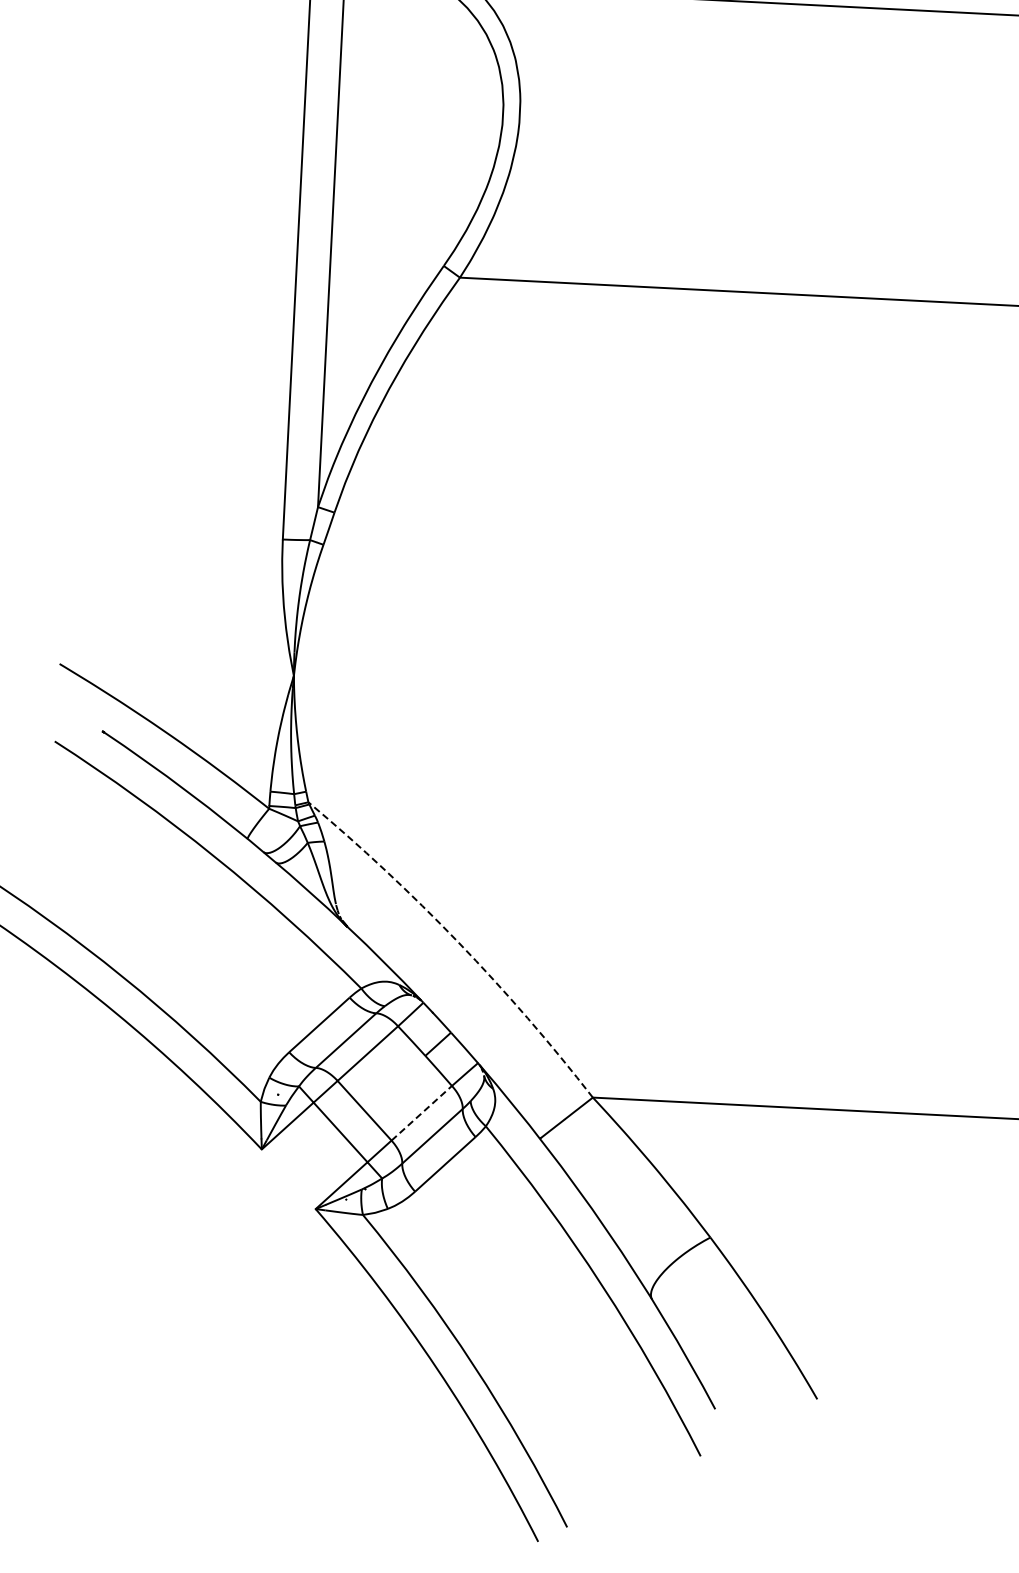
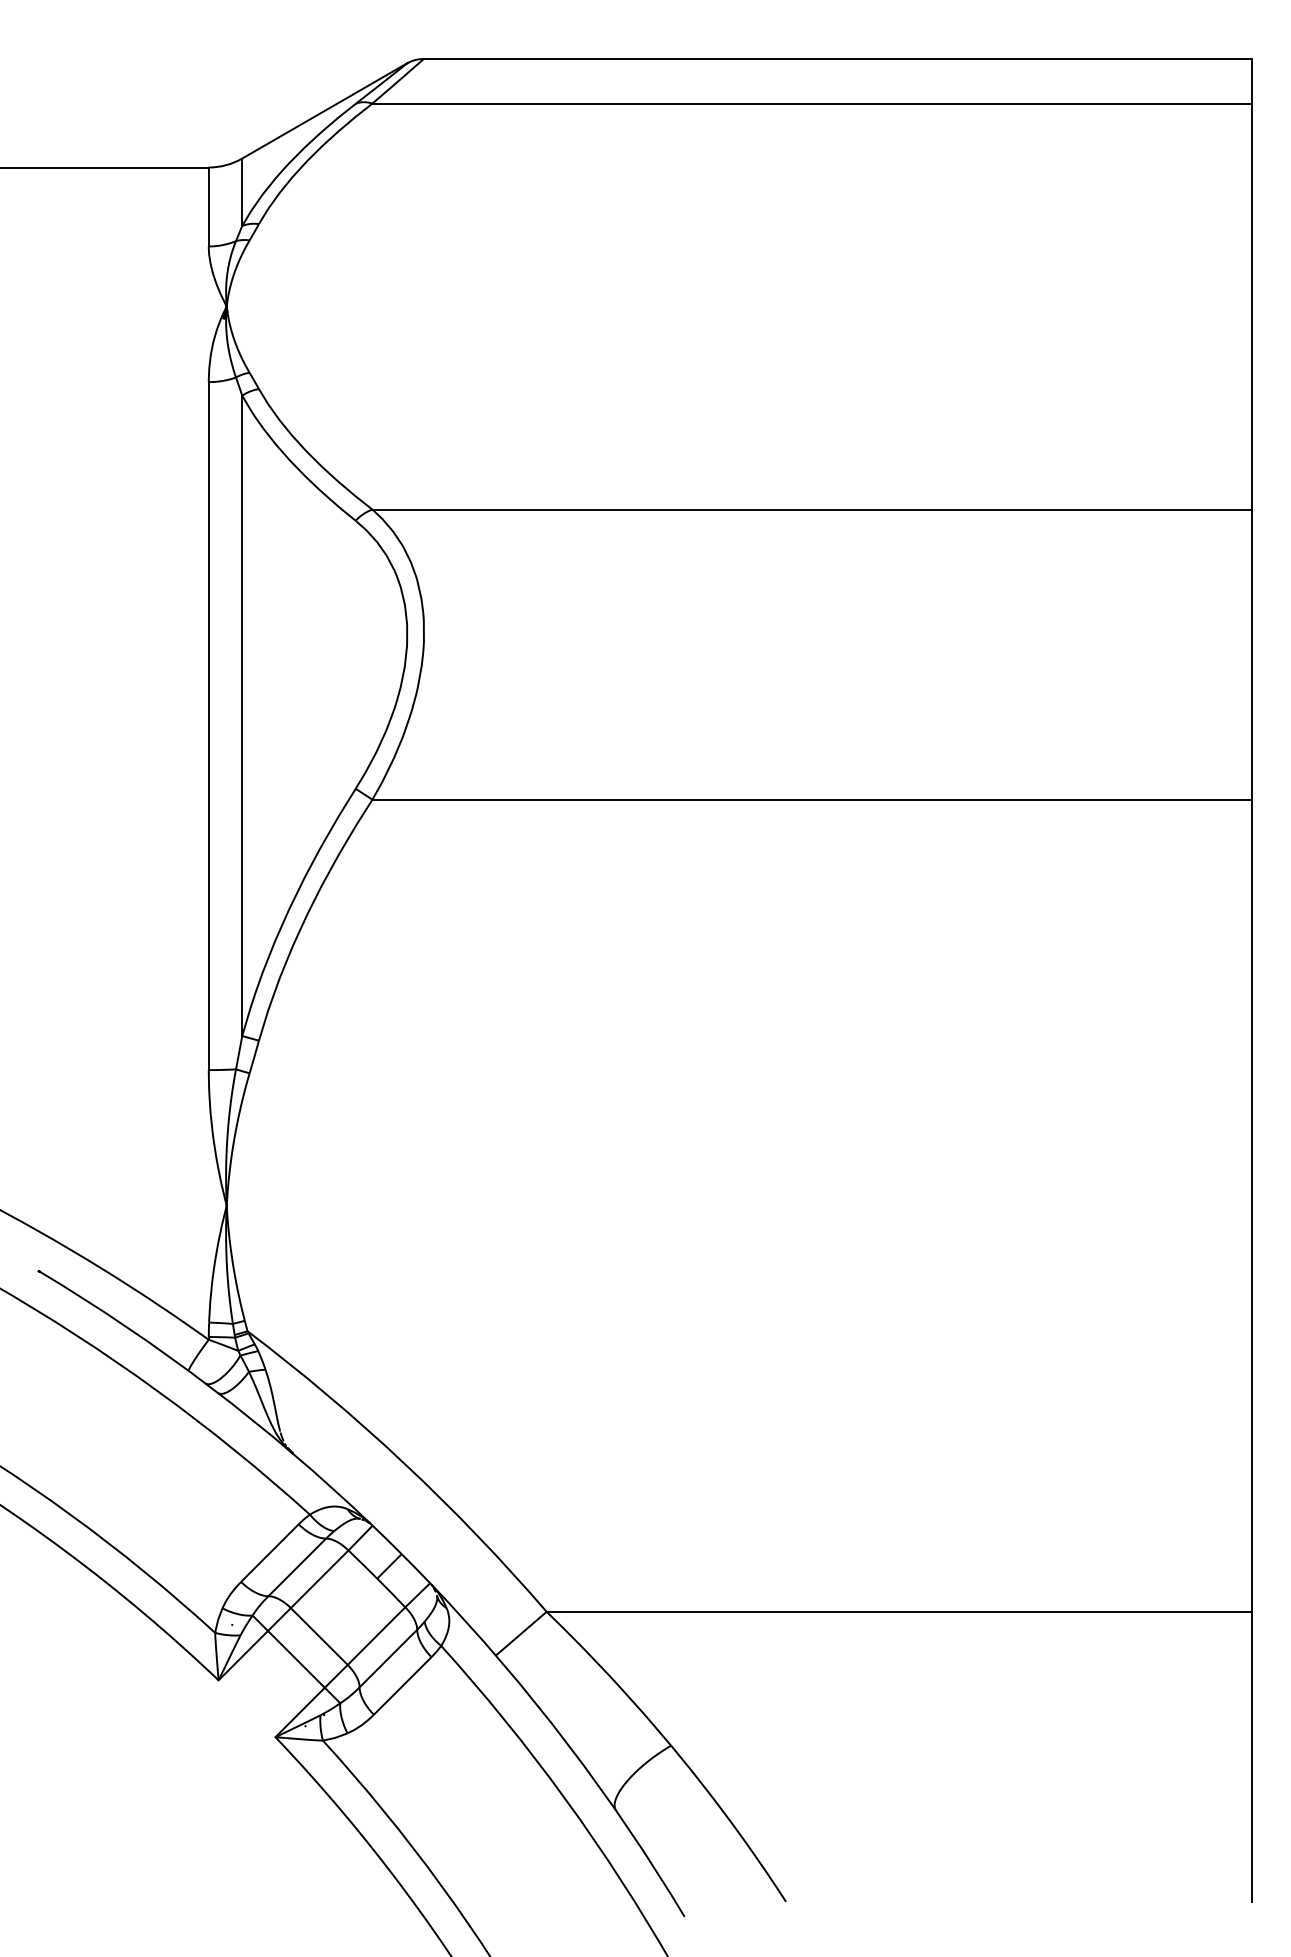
arc: (458, 942) -> (404, 1463), dashed -> solid
line: (421, 1113) -> (376, 1636), dashed -> solid

